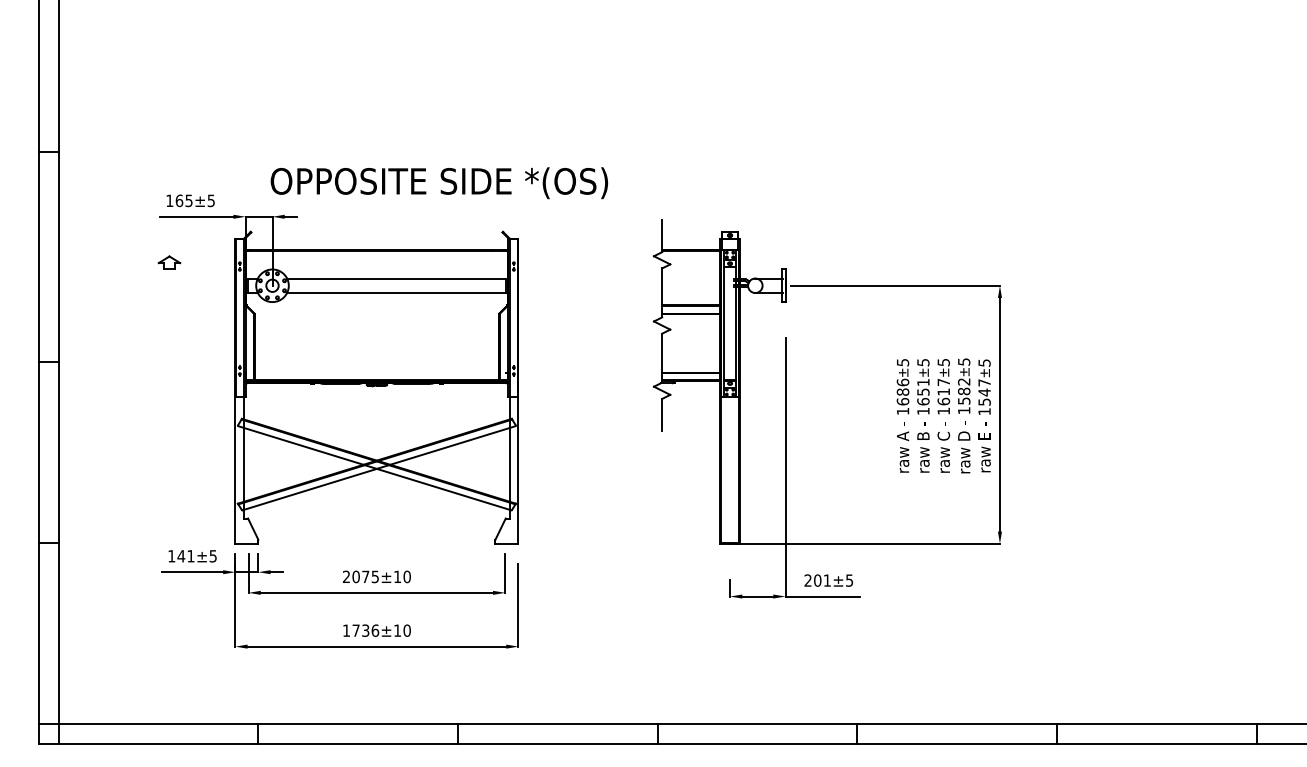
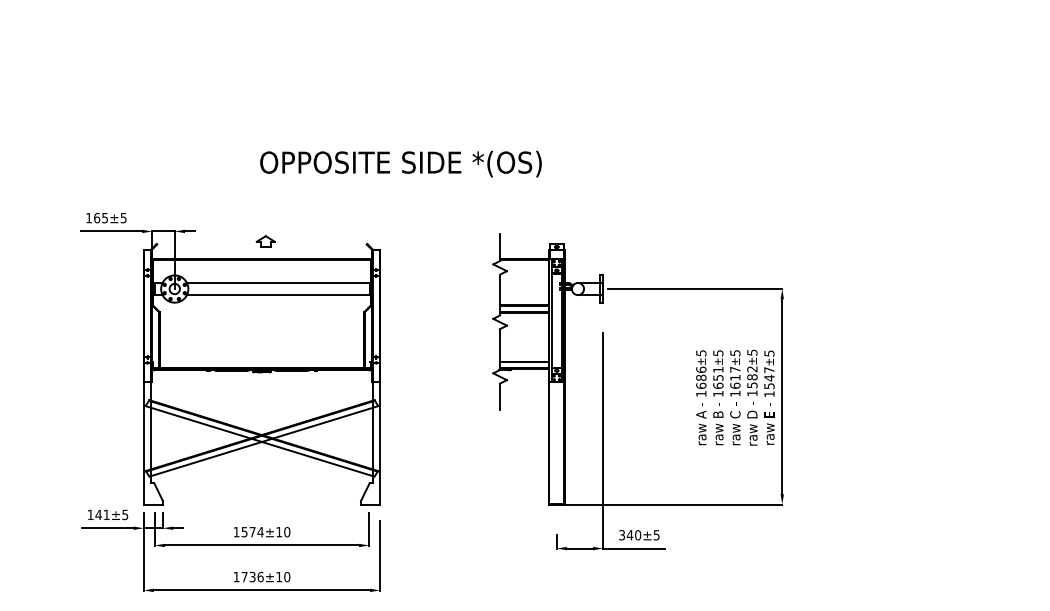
text: (439, 183) -> (401, 164), moved
part: (169, 262) -> (265, 241), moved
text: (360, 576) -> (248, 531), 2075±10 -> 1574±10
text: (817, 580) -> (629, 535), 201±5 -> 340±5

